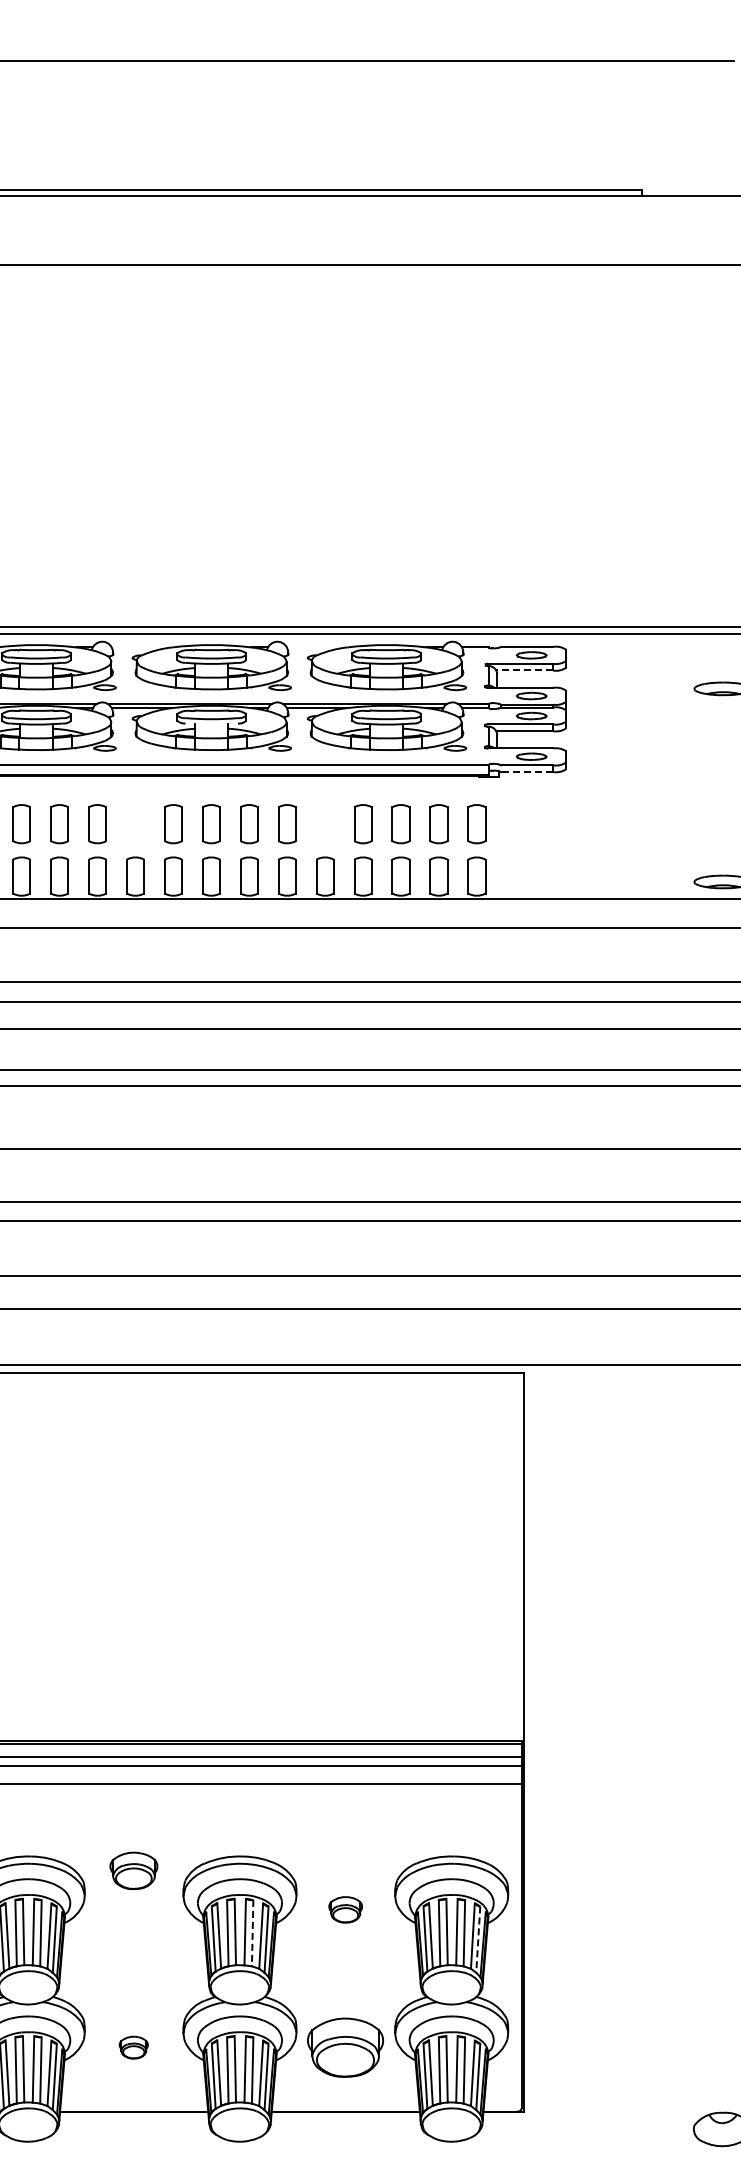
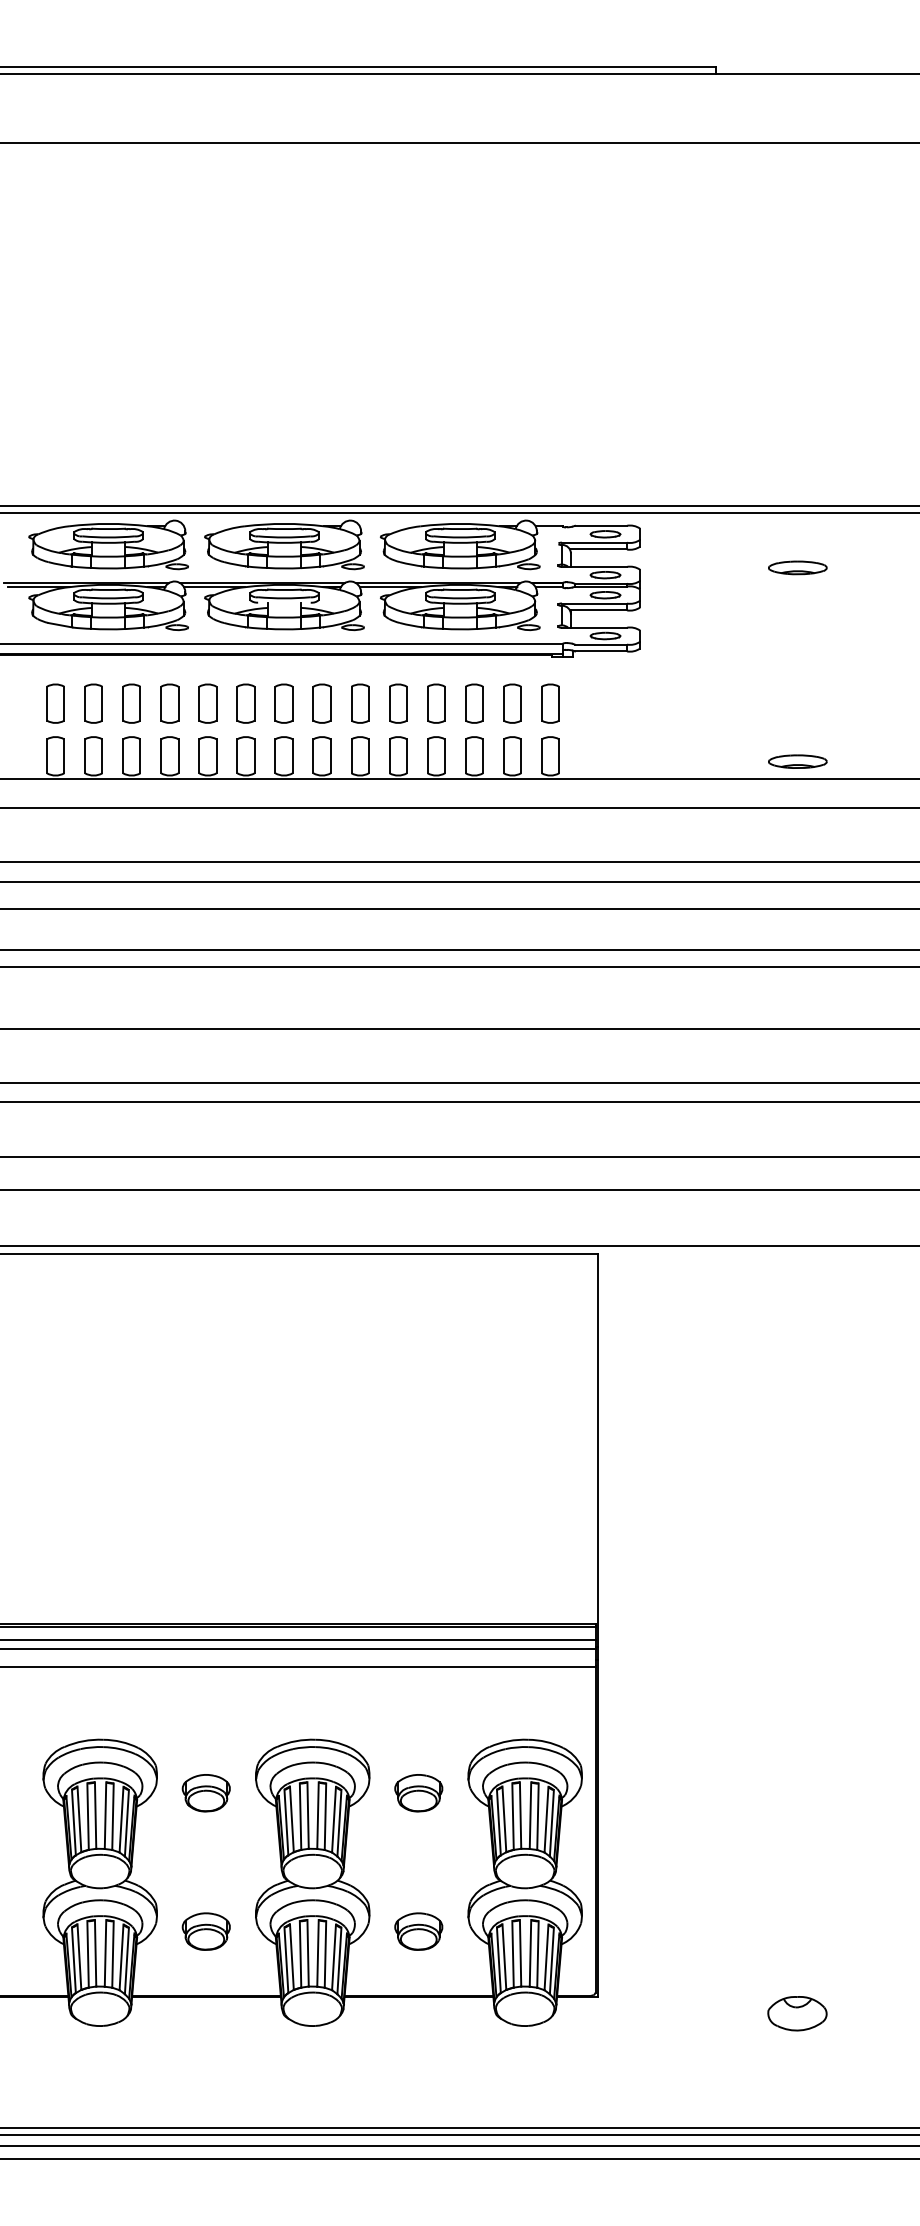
line: (524, 670) -> (598, 549), dashed -> solid
line: (526, 772) -> (600, 651), dashed -> solid
part: (135, 823) -> (207, 703), added
part: (325, 823) -> (398, 703), added
part: (133, 1871) -> (205, 1793), moved
part: (345, 1910) -> (418, 1793), size x1.43
line: (252, 1933) -> (325, 1817), dashed -> solid
line: (477, 1939) -> (551, 1823), dashed -> solid
part: (133, 2047) -> (205, 1931), size x1.67
part: (345, 2047) -> (418, 1931), size x0.62

